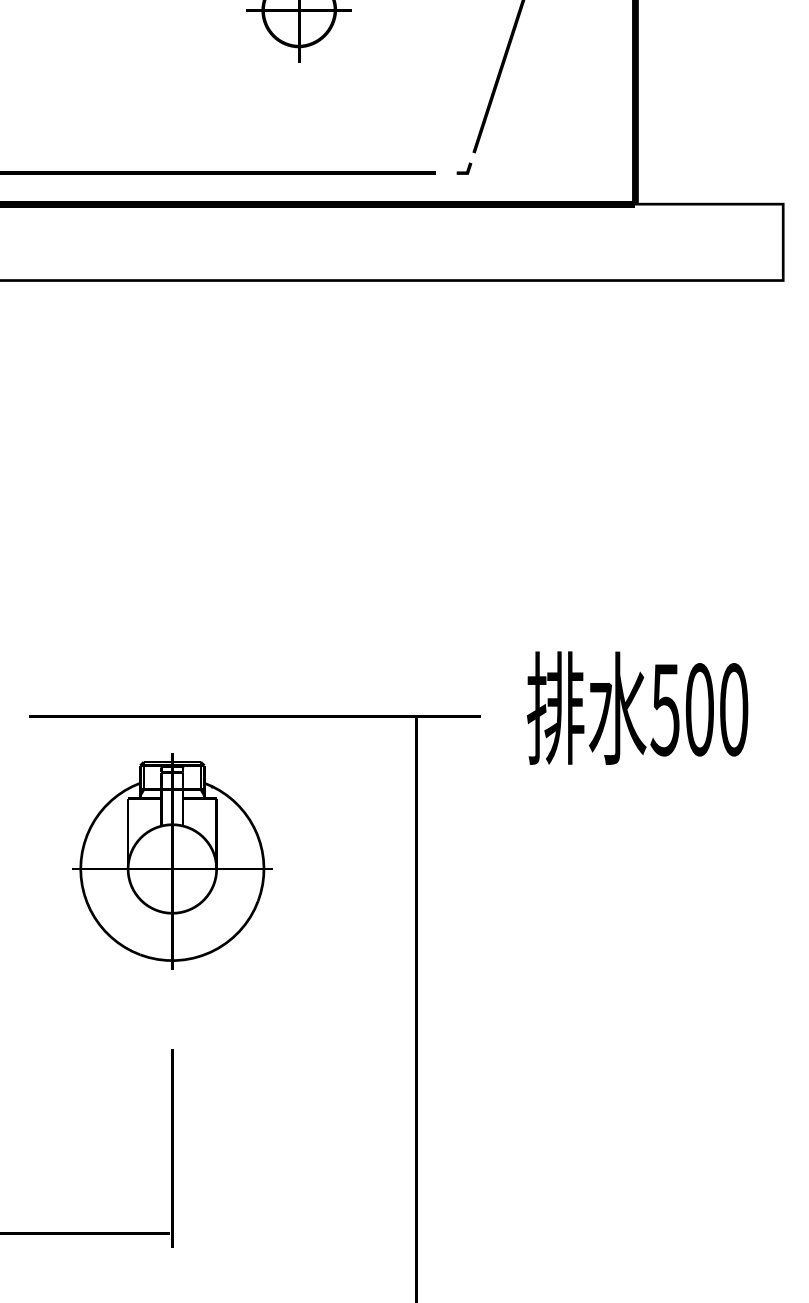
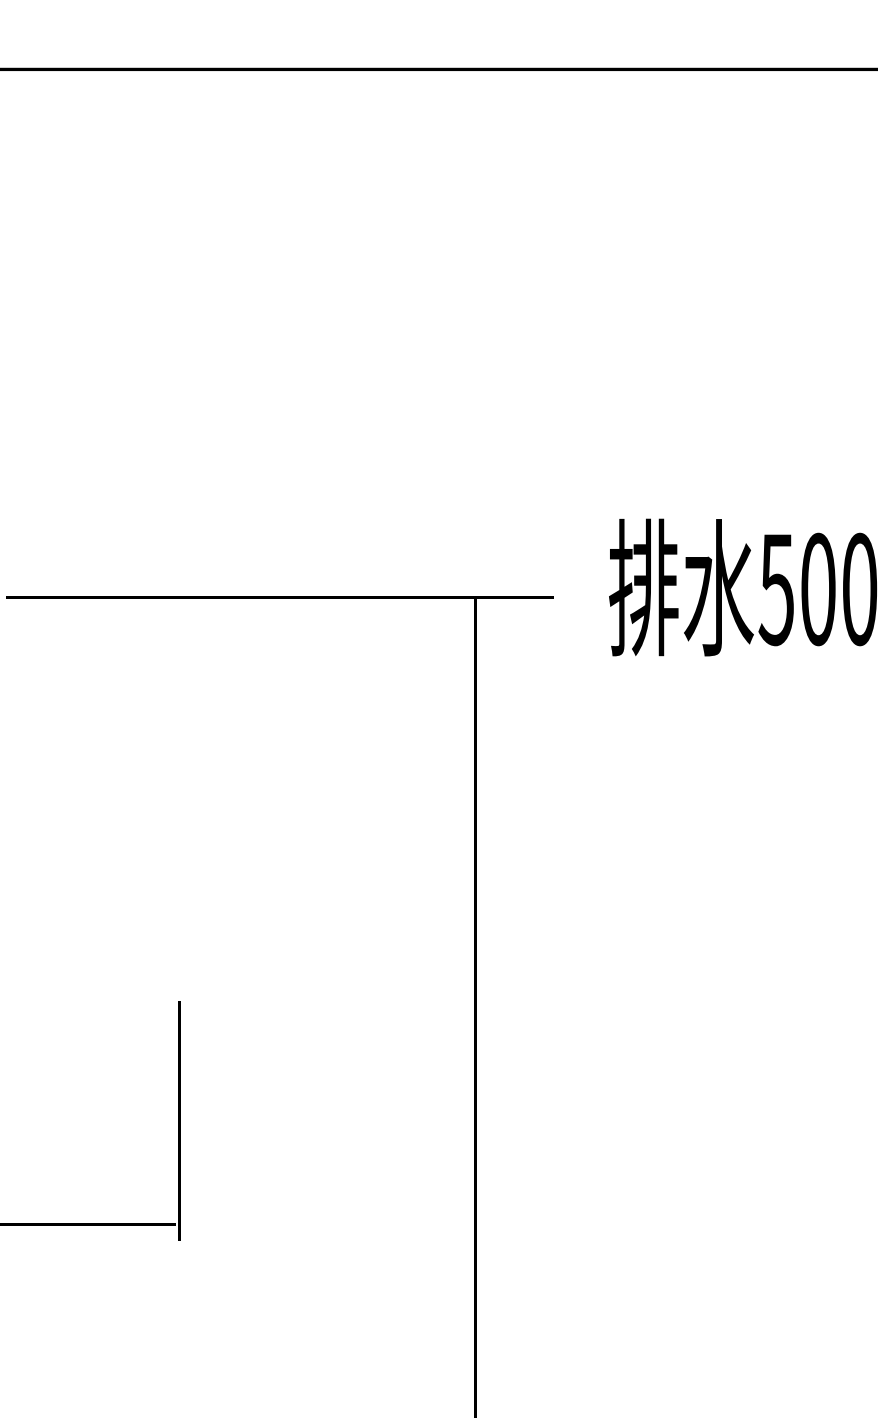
part: (172, 861) -> (179, 773), removed

